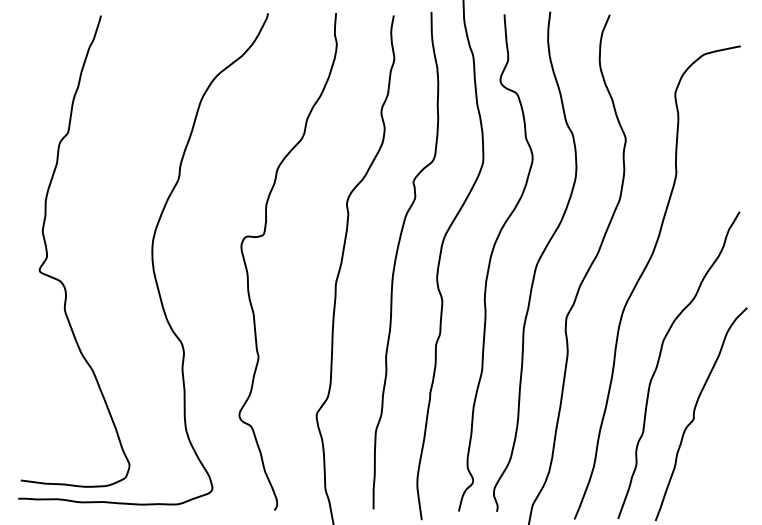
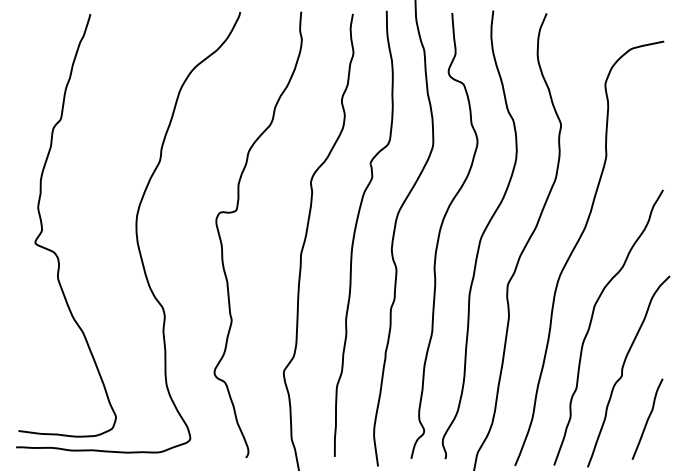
curve: (721, 467) -> (646, 419), added

